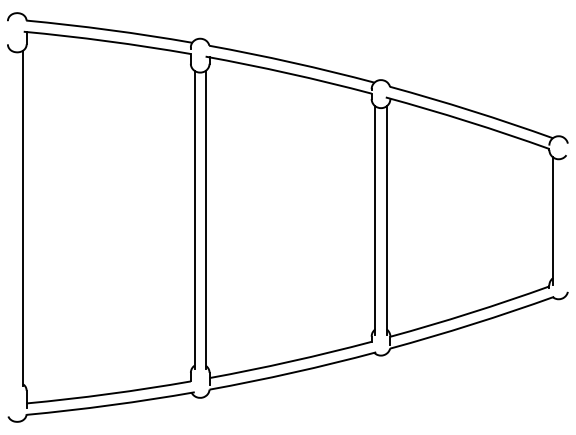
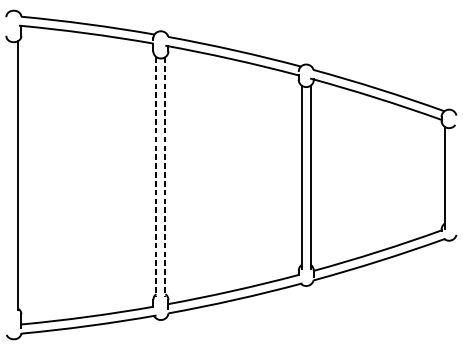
line: (194, 220) -> (156, 177), solid -> dashed
line: (205, 220) -> (165, 177), solid -> dashed

